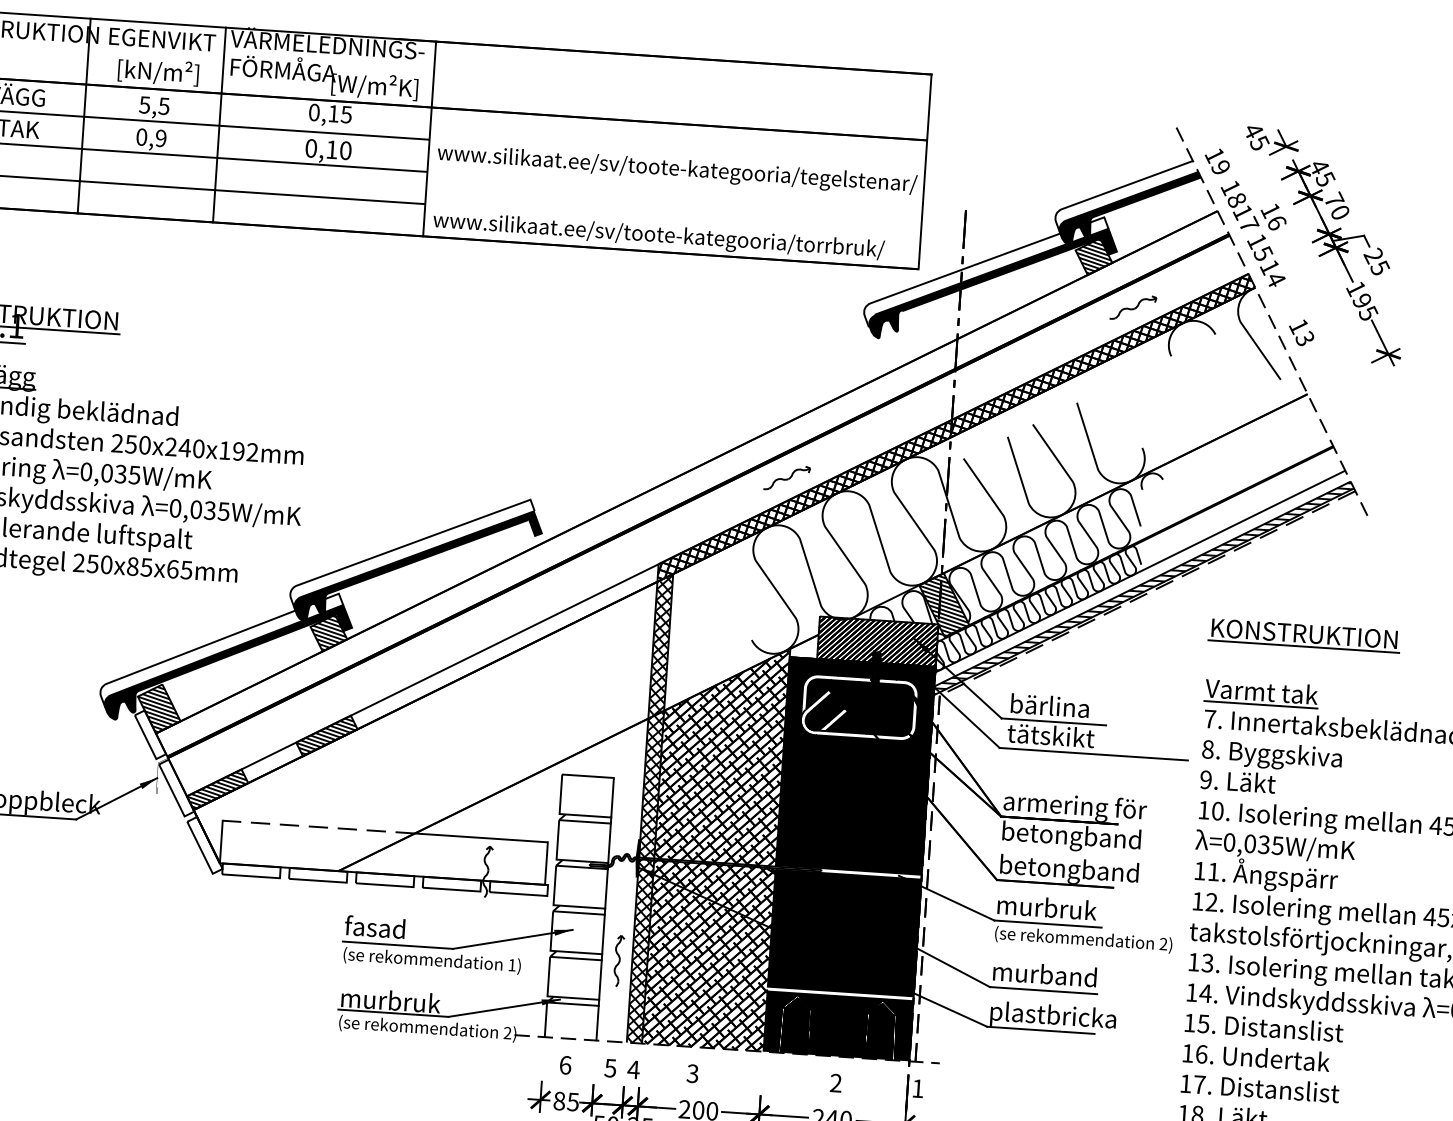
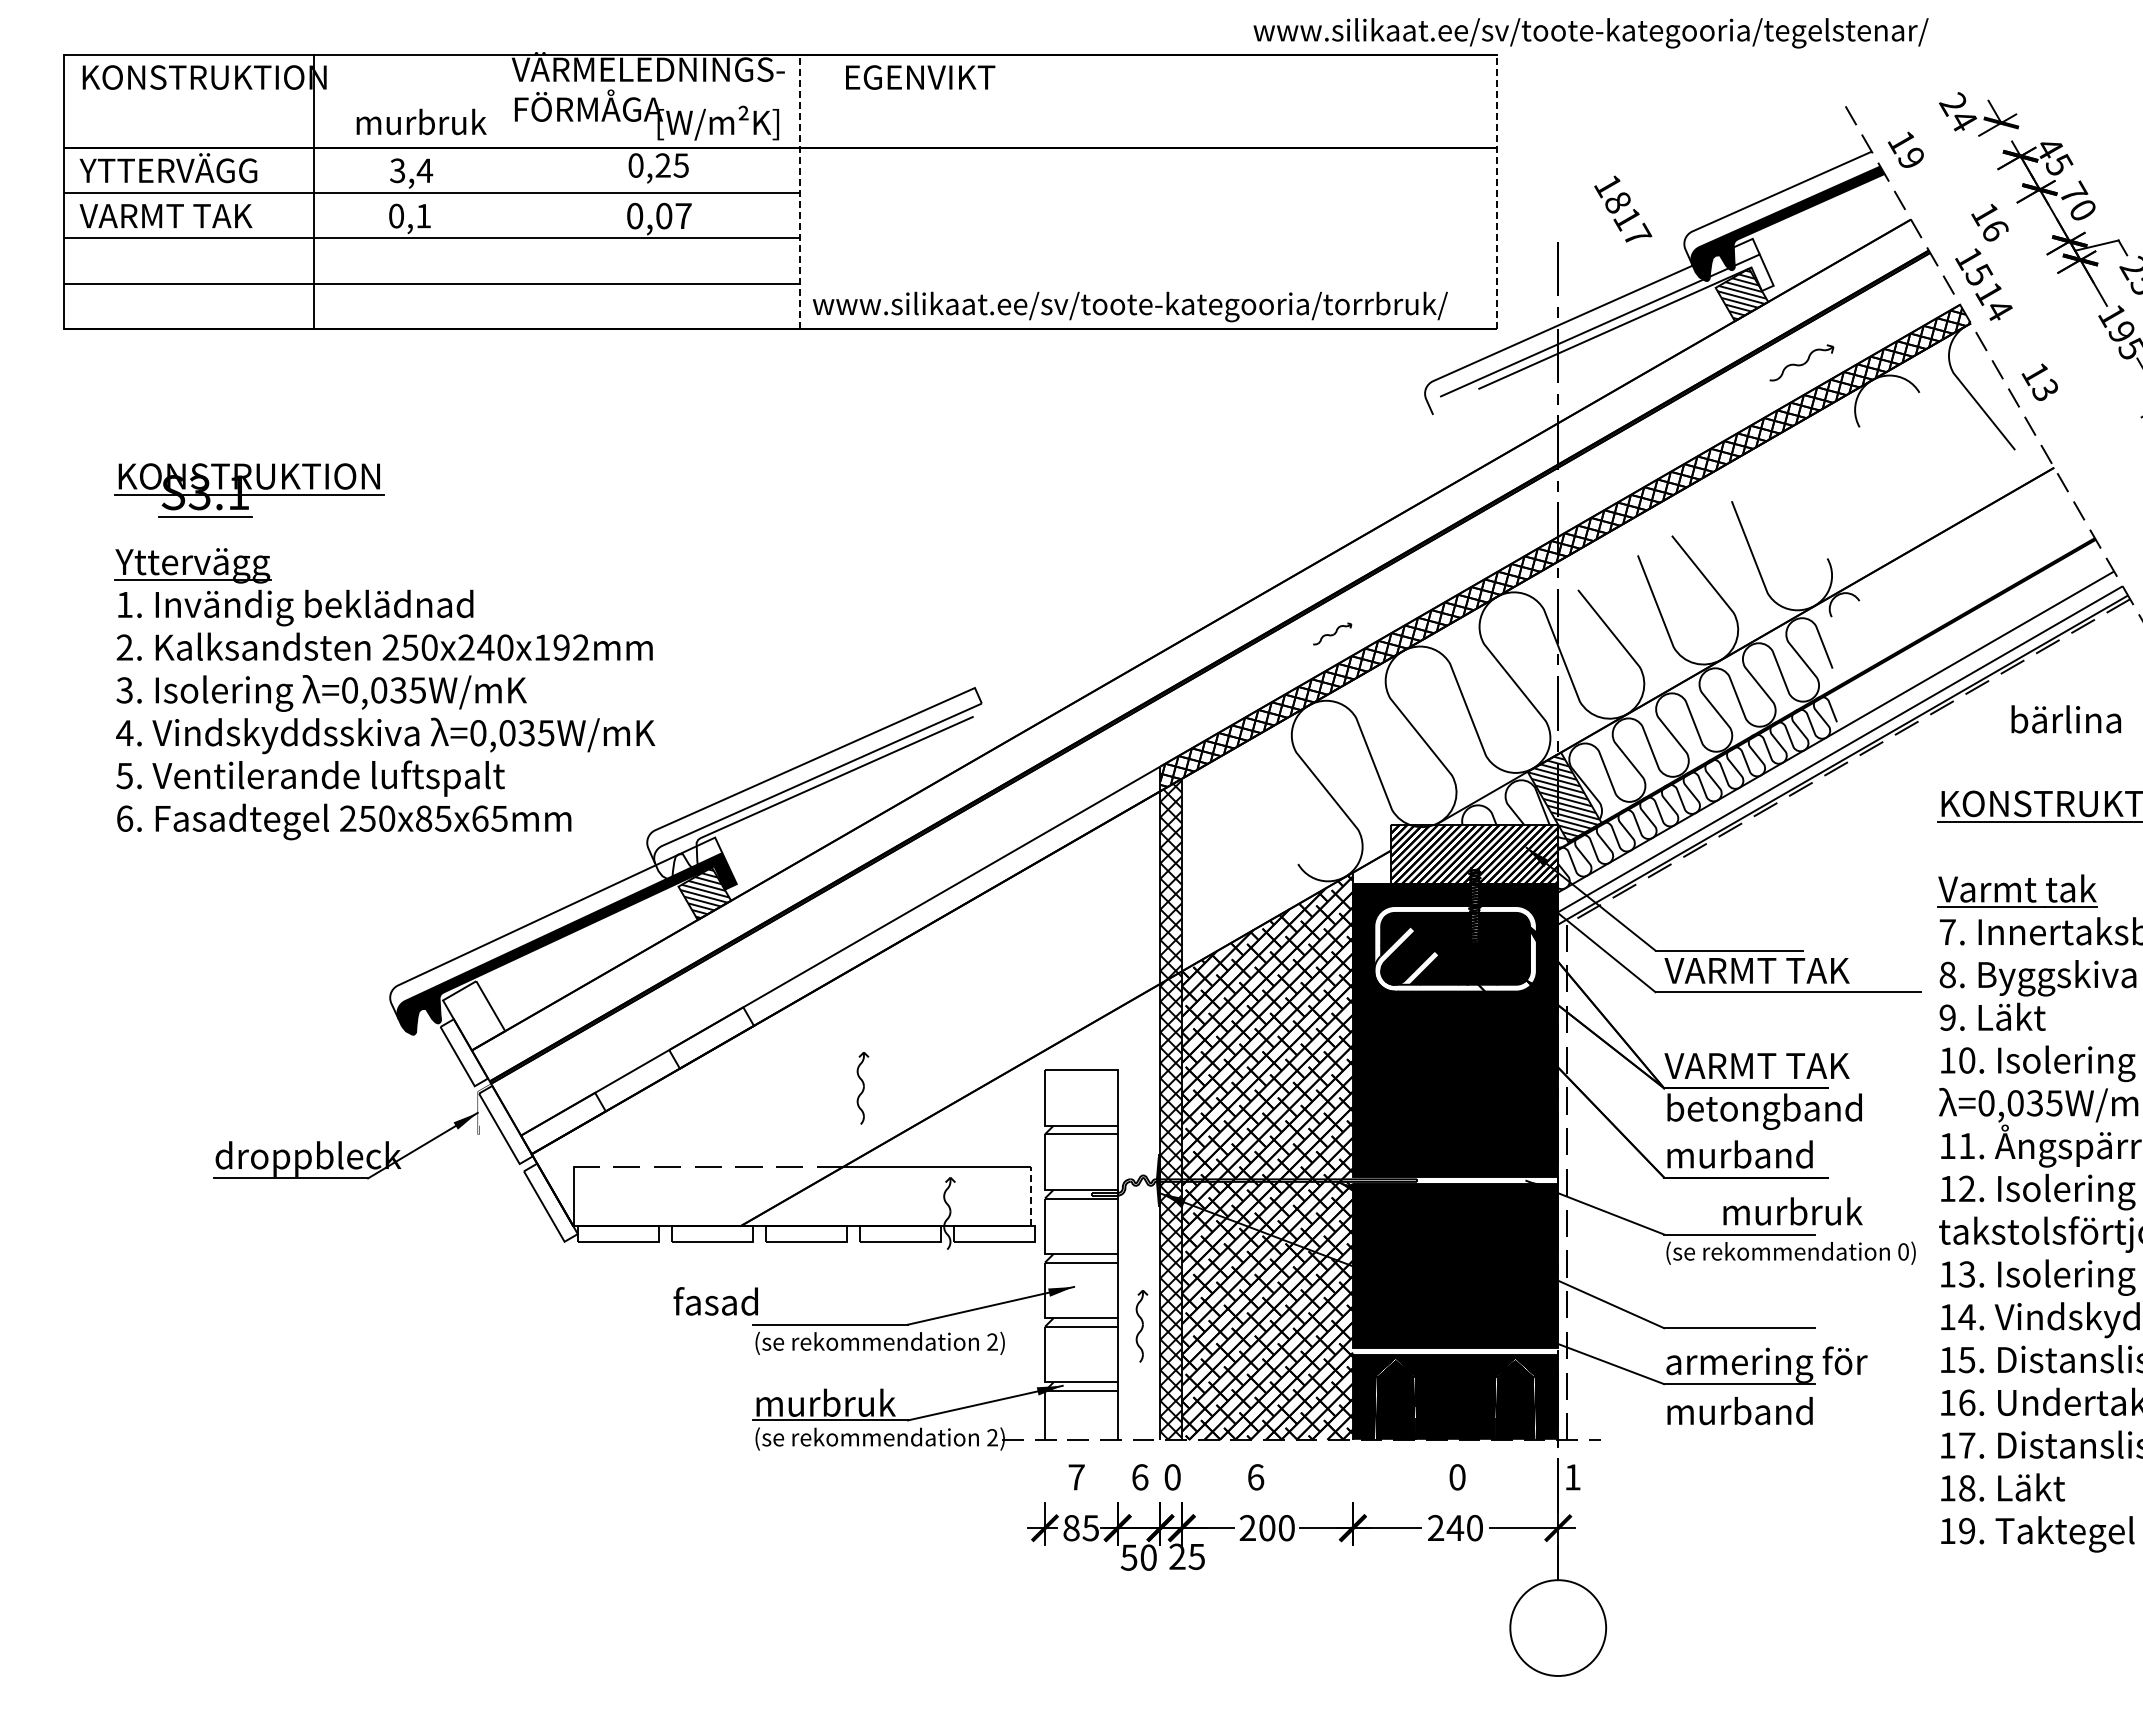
text: (162, 39) -> (920, 77), moved
text: (164, 71) -> (421, 122), [kN/m²] -> murbruk
text: (154, 105) -> (411, 170), 5,5 -> 3,4
text: (333, 113) -> (662, 165), 0,15 -> 0,25
line: (219, 124) -> (504, 191), removed
text: (1256, 136) -> (1958, 111), 45 -> 24
text: (161, 138) -> (423, 215), 0,9 -> 0,1
line: (430, 138) -> (800, 191), solid -> dashed
text: (338, 149) -> (673, 215), 0,10 -> 0,07
text: (676, 170) -> (1590, 33), moved
line: (925, 171) -> (1497, 191), solid -> dashed
text: (1240, 204) -> (1623, 208), moved
fill: (992, 283) -> (1602, 342), removed
part: (787, 477) -> (1332, 633), size x0.6
fill: (418, 566) -> (824, 791), removed
hatch: (1142, 588) -> (1841, 755), removed
text: (1050, 705) -> (2066, 719), moved
hatch: (158, 708) -> (473, 1014), removed
hatch: (326, 734) -> (710, 1036), removed
text: (1072, 736) -> (1756, 969), tätskikt -> VARMT TAK
part: (431, 778) -> (862, 1088), added
hatch: (216, 788) -> (562, 1122), removed
text: (1074, 807) -> (1765, 1068), armering för -> VARMT TAK
line: (546, 863) -> (1031, 1196), solid -> dashed
text: (1069, 871) -> (1764, 1158), betongband -> murband
text: (1046, 907) -> (1792, 1211), moved
text: (374, 927) -> (715, 1301), moved
text: (1163, 943) -> (1903, 1251), 2) -> 0)
text: (512, 964) -> (992, 1341), 1) -> 2)
text: (1044, 974) -> (1739, 1411), moved
text: (1060, 1017) -> (1766, 1364), plastbricka -> armering för
text: (565, 1065) -> (1076, 1477), 6 -> 7
text: (610, 1068) -> (1139, 1477), 5 -> 6
text: (633, 1069) -> (1172, 1477), 4 -> 0
text: (692, 1073) -> (1255, 1477), 3 -> 6
text: (836, 1083) -> (1457, 1477), 2 -> 0

